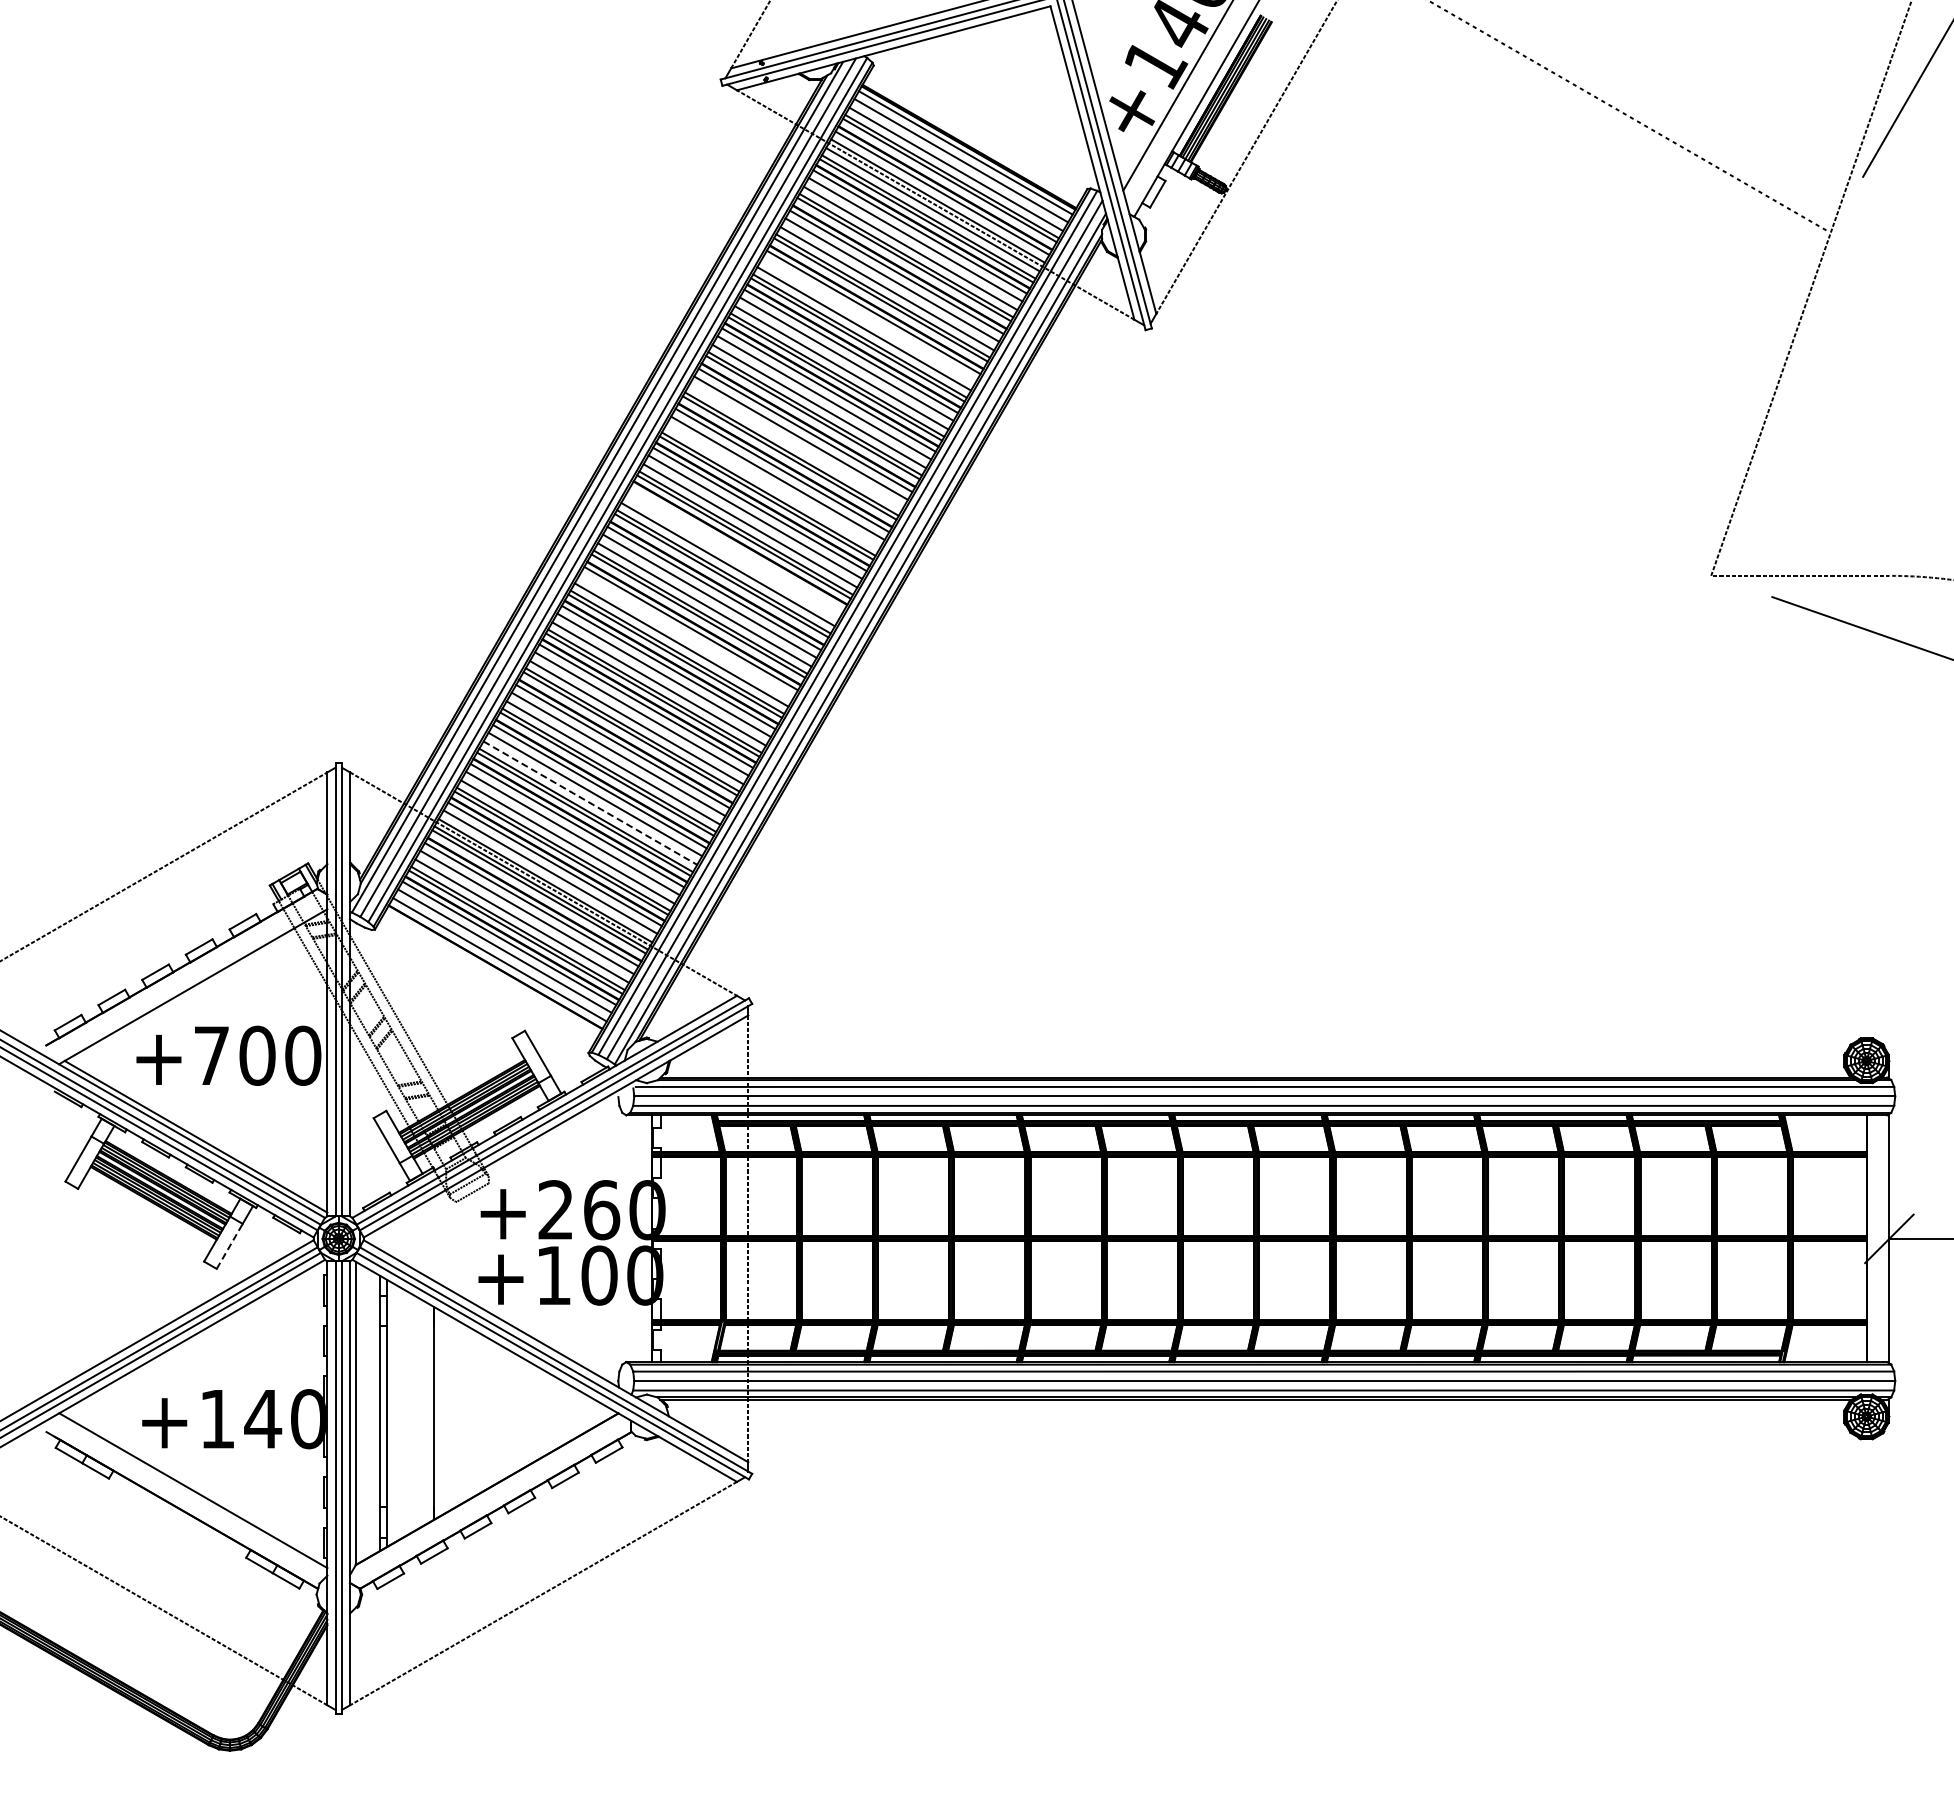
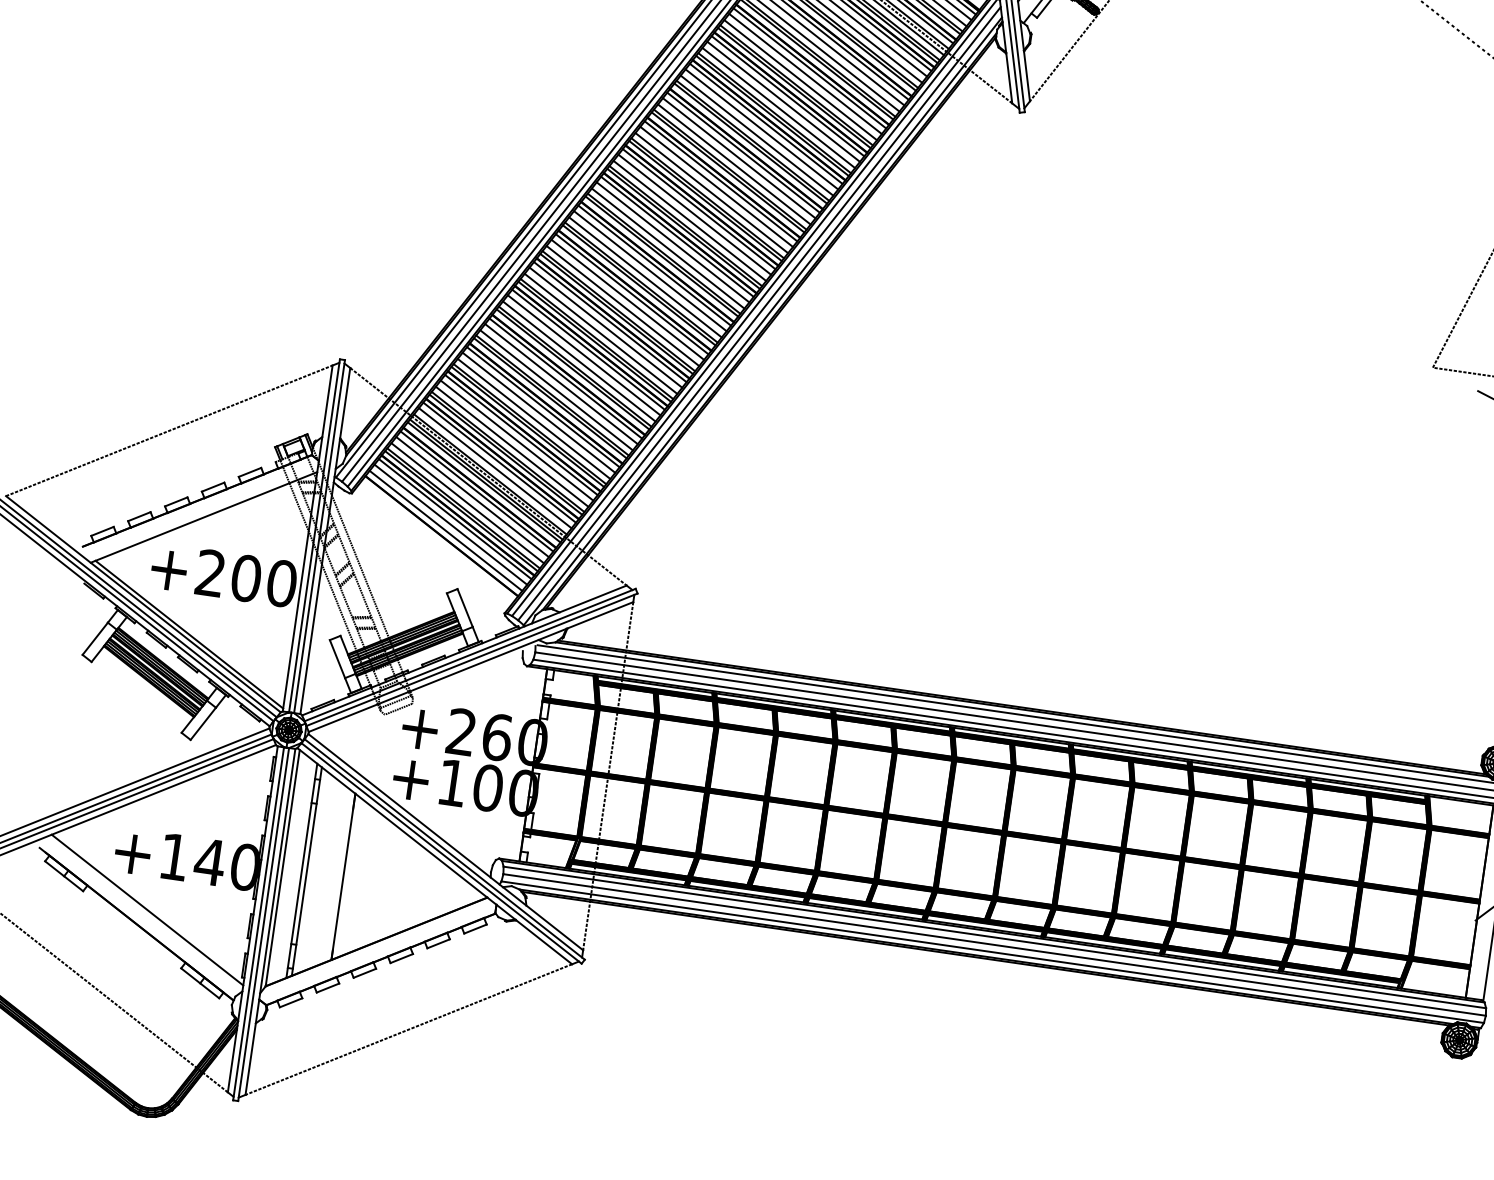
line: (869, 319) -> (805, 73), added
line: (795, 446) -> (733, 164), added
line: (772, 486) -> (711, 192), added
line: (737, 547) -> (677, 236), added
line: (732, 555) -> (672, 241), added
line: (686, 636) -> (627, 299), added
line: (590, 803) -> (534, 419), dashed -> solid
text: (211, 1054) -> (210, 572), +700 -> +200
line: (230, 1245) -> (203, 723), dashed -> solid

